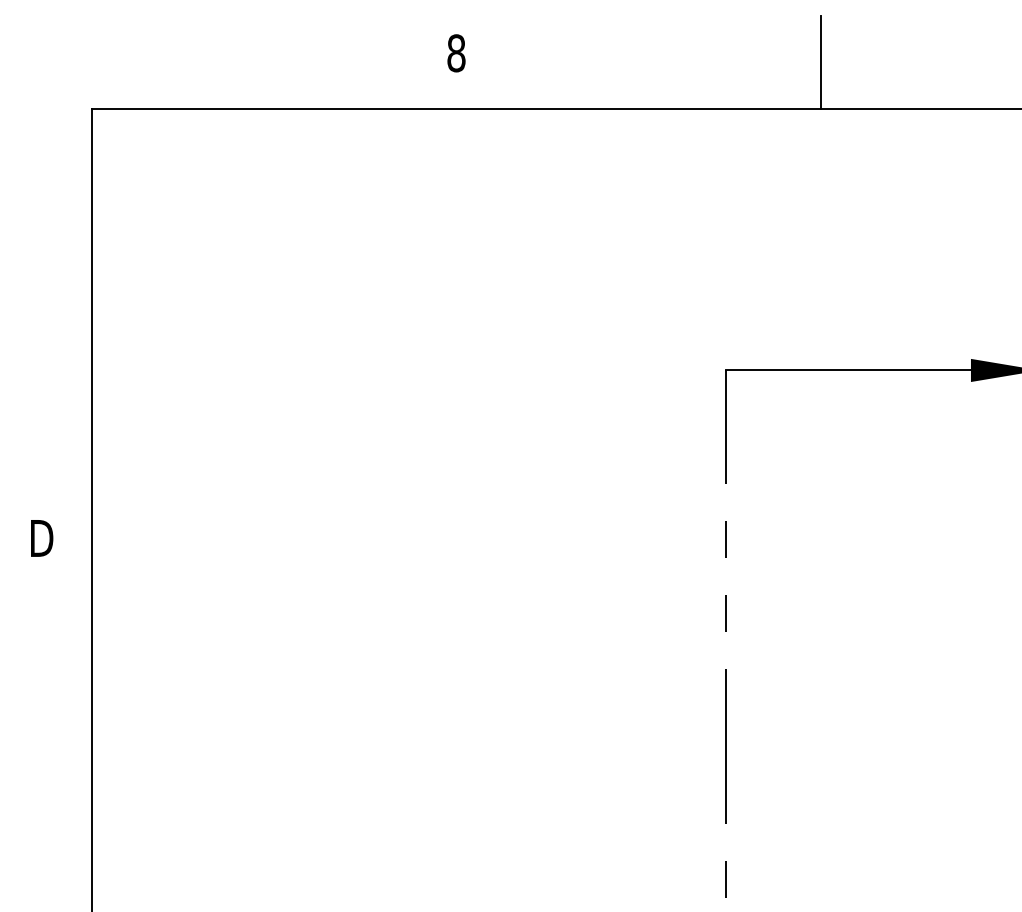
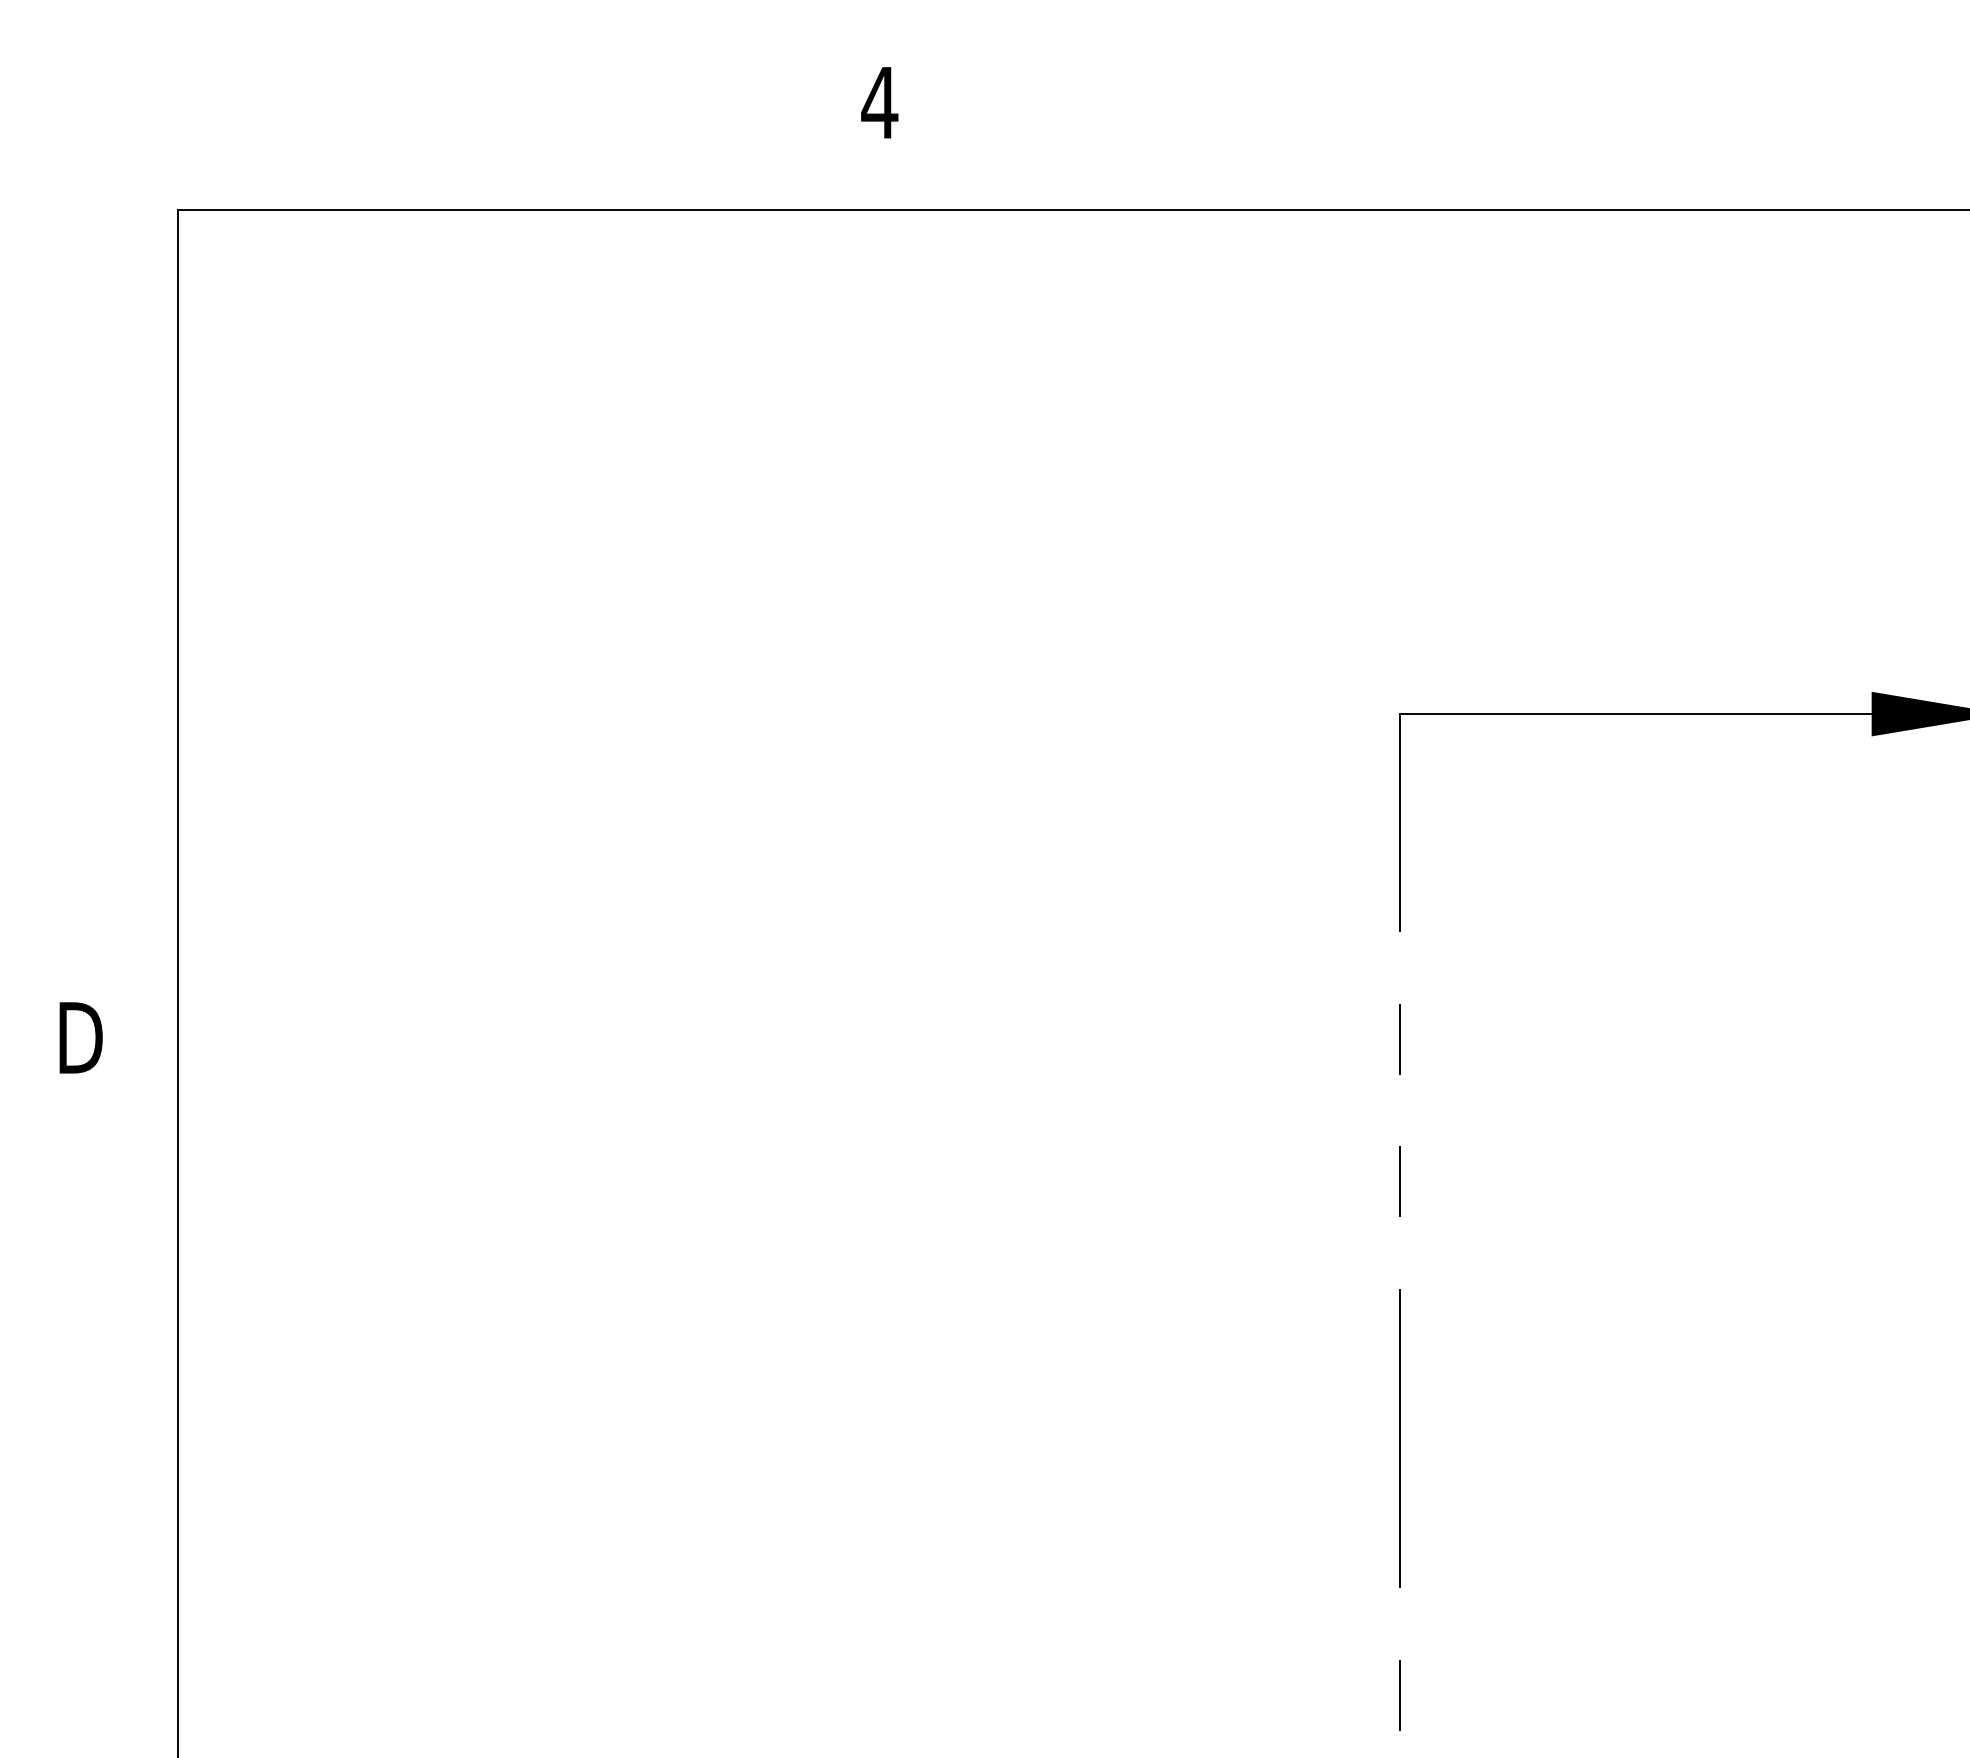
text: (456, 53) -> (879, 103), 8 -> 4
line: (820, 62) -> (1581, 120), removed

